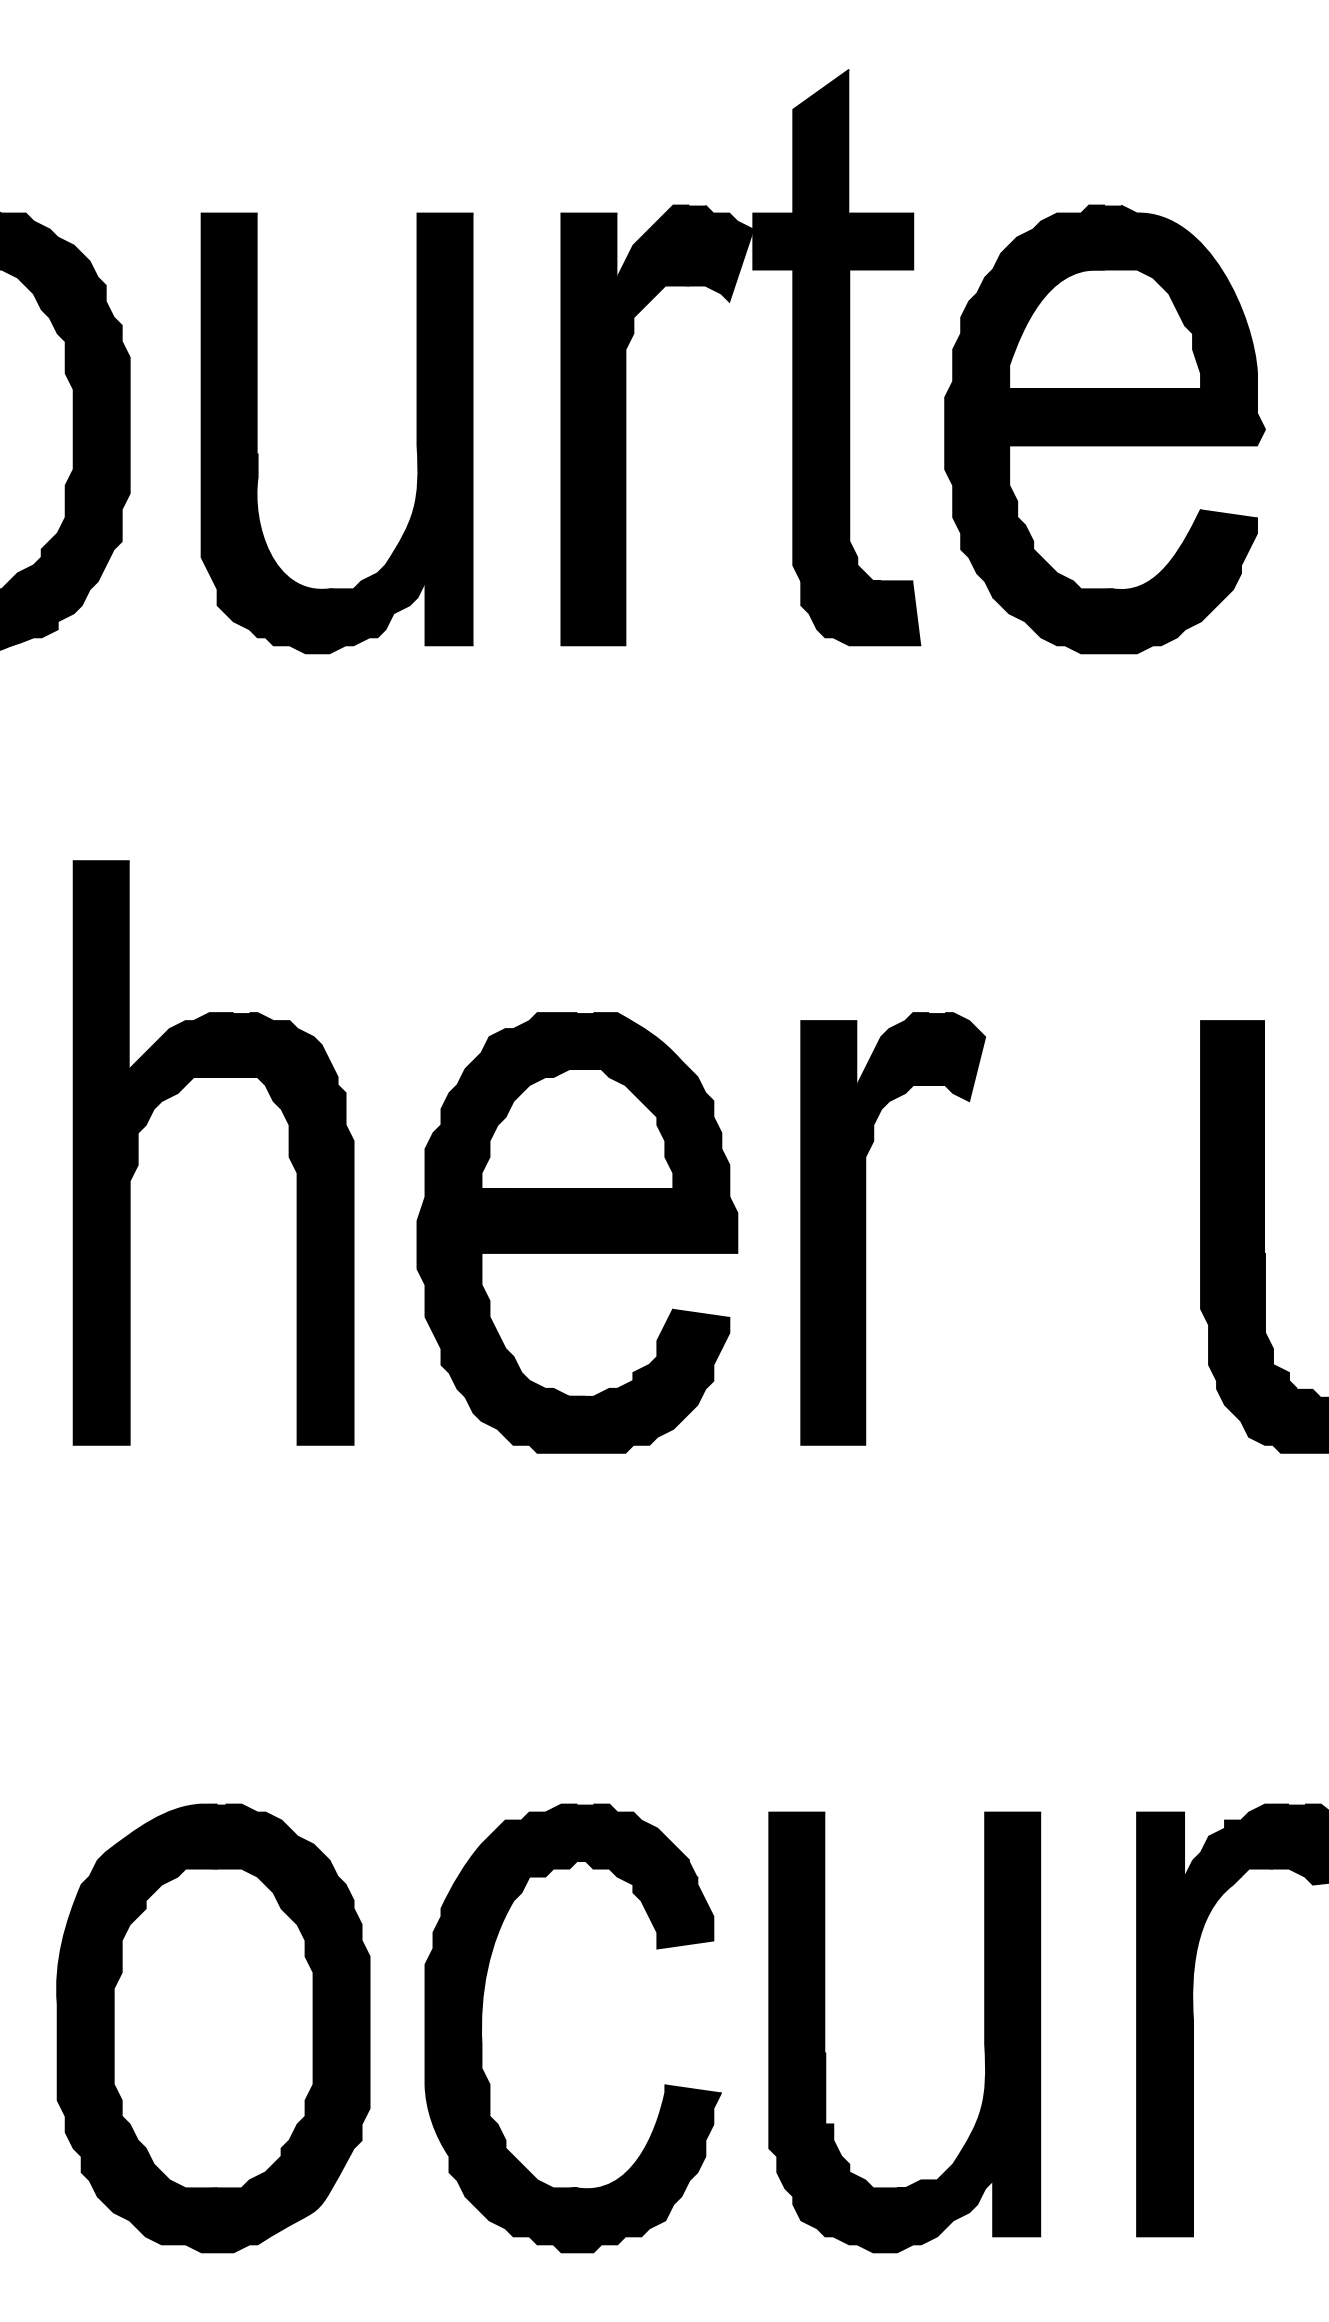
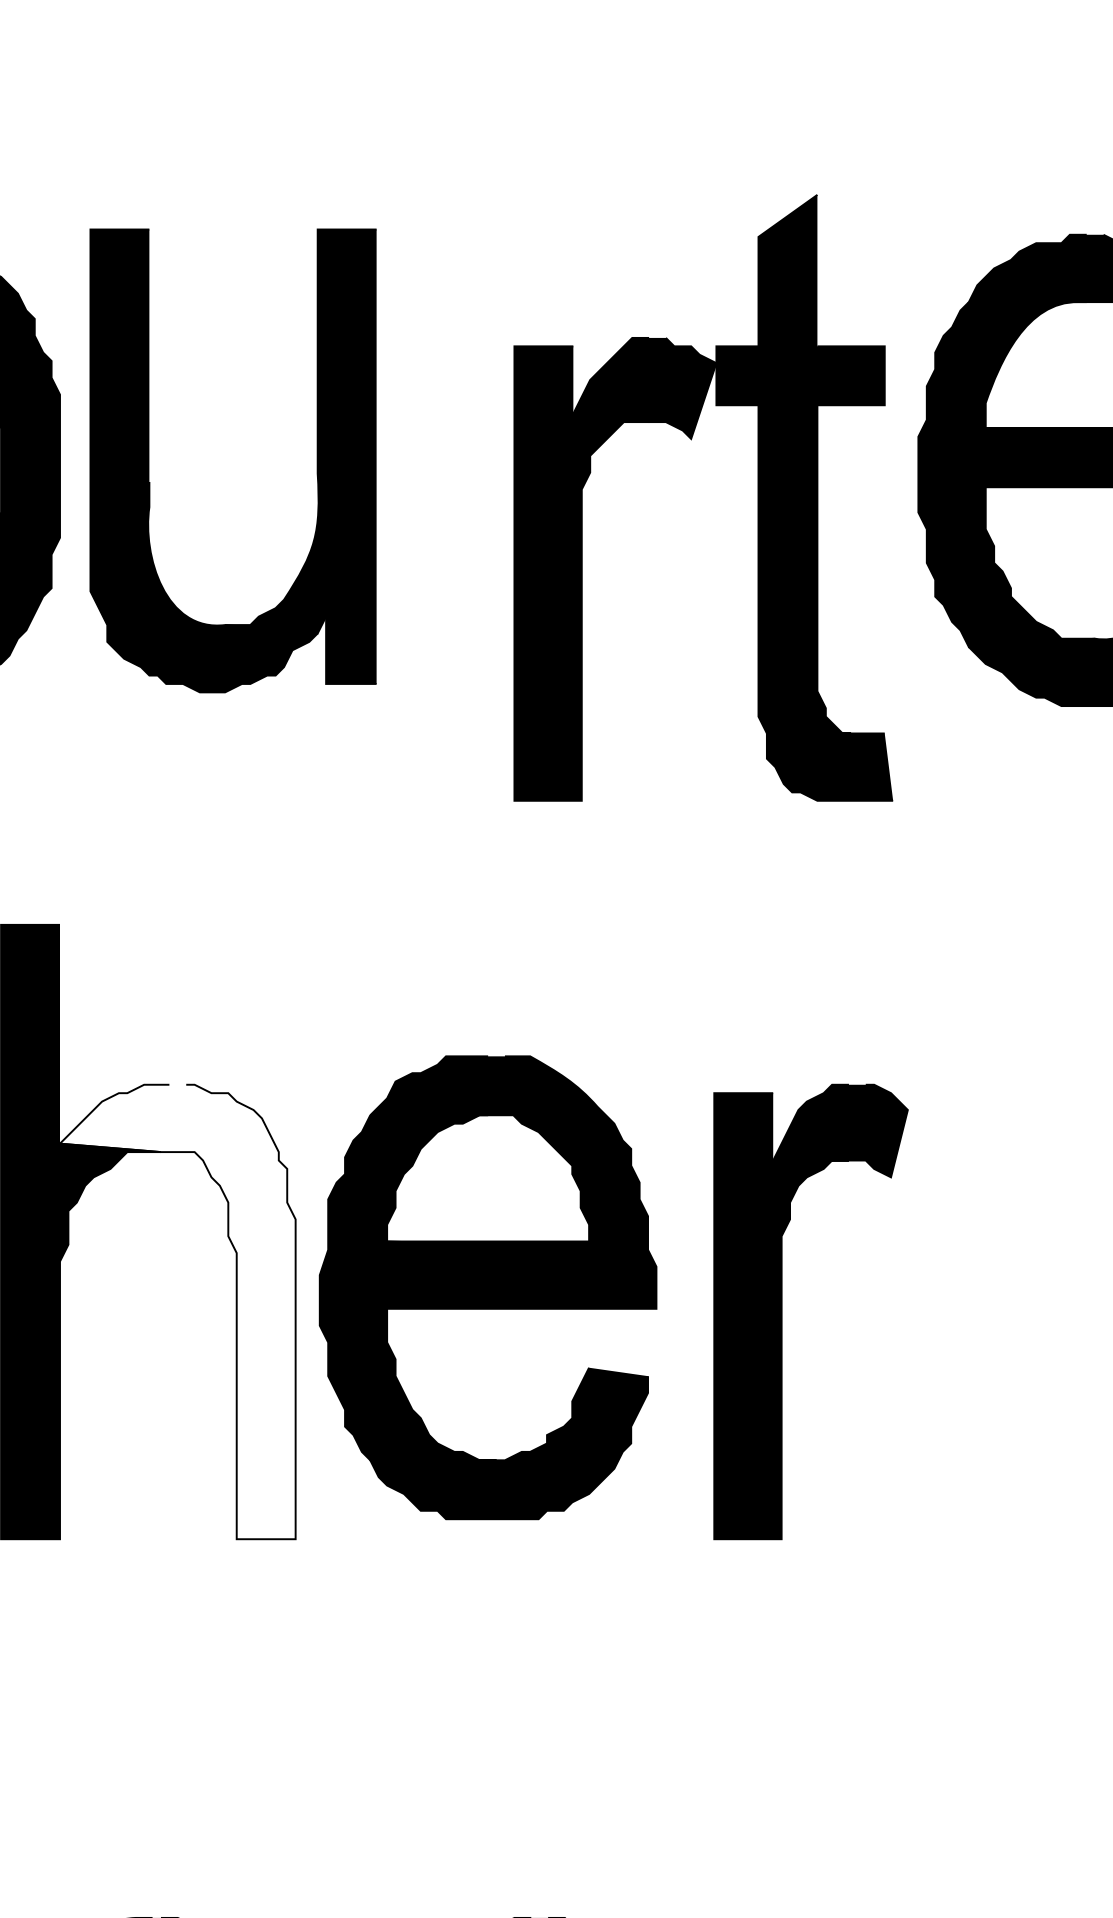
part: (792, 357) -> (757, 497), moved
part: (257, 433) -> (149, 461), moved
fill: (241, 1228) -> (177, 1311), removed
part: (866, 1228) -> (782, 1311), moved
part: (577, 1232) -> (488, 1287), moved

